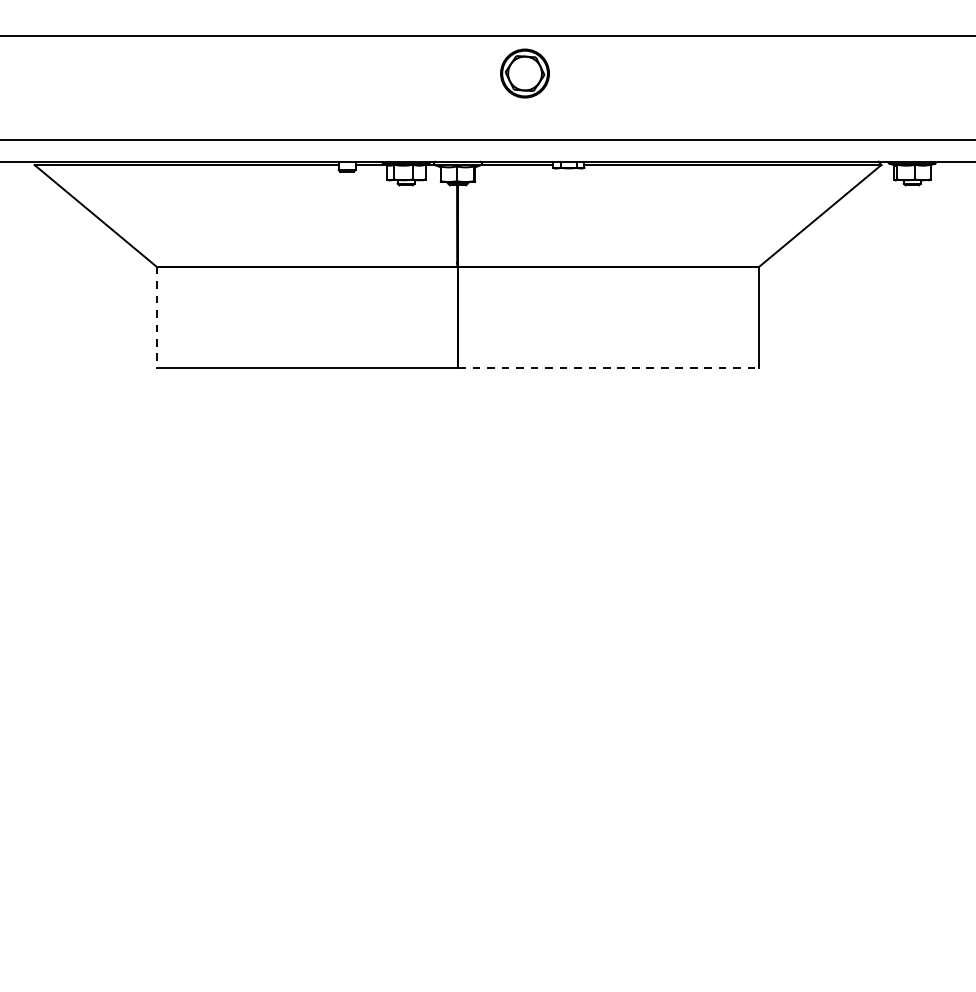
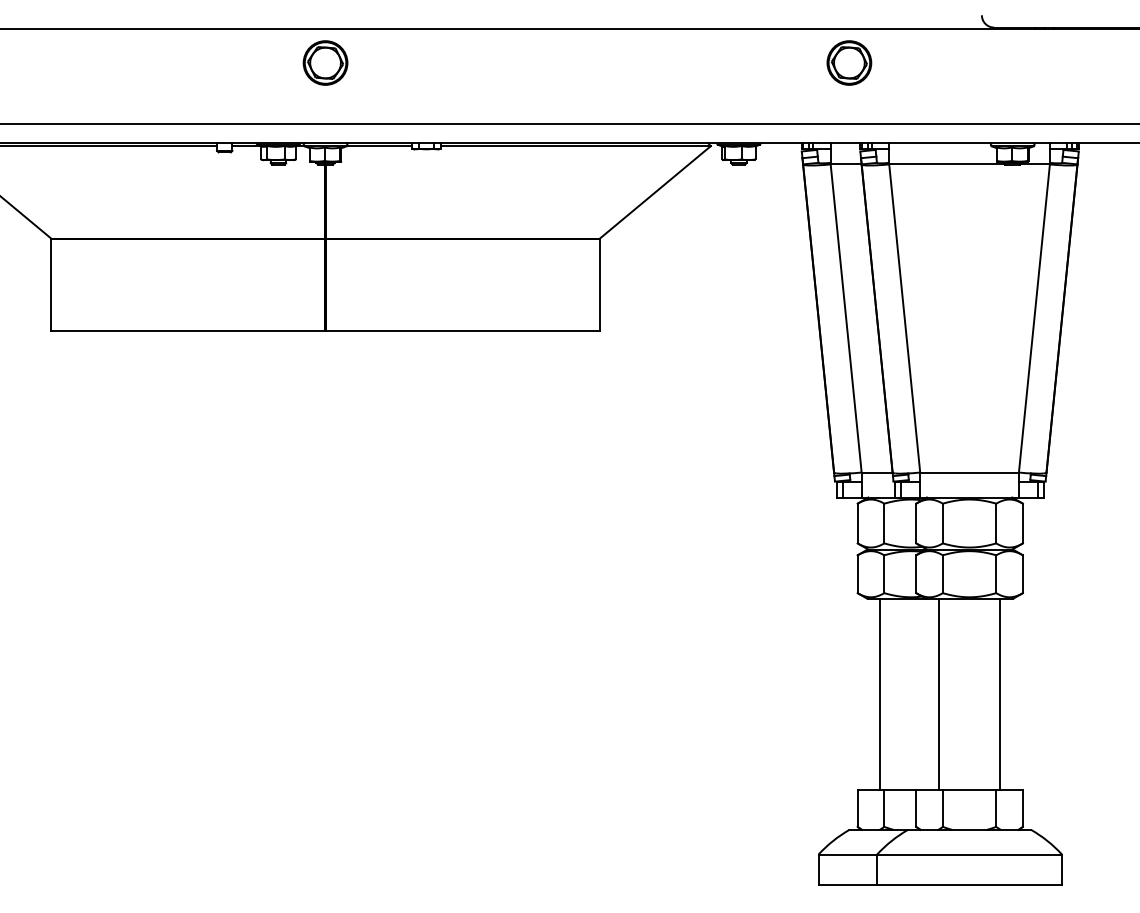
part: (524, 72) -> (325, 62), moved
line: (156, 318) -> (51, 285), dashed -> solid
line: (608, 368) -> (462, 331), dashed -> solid

